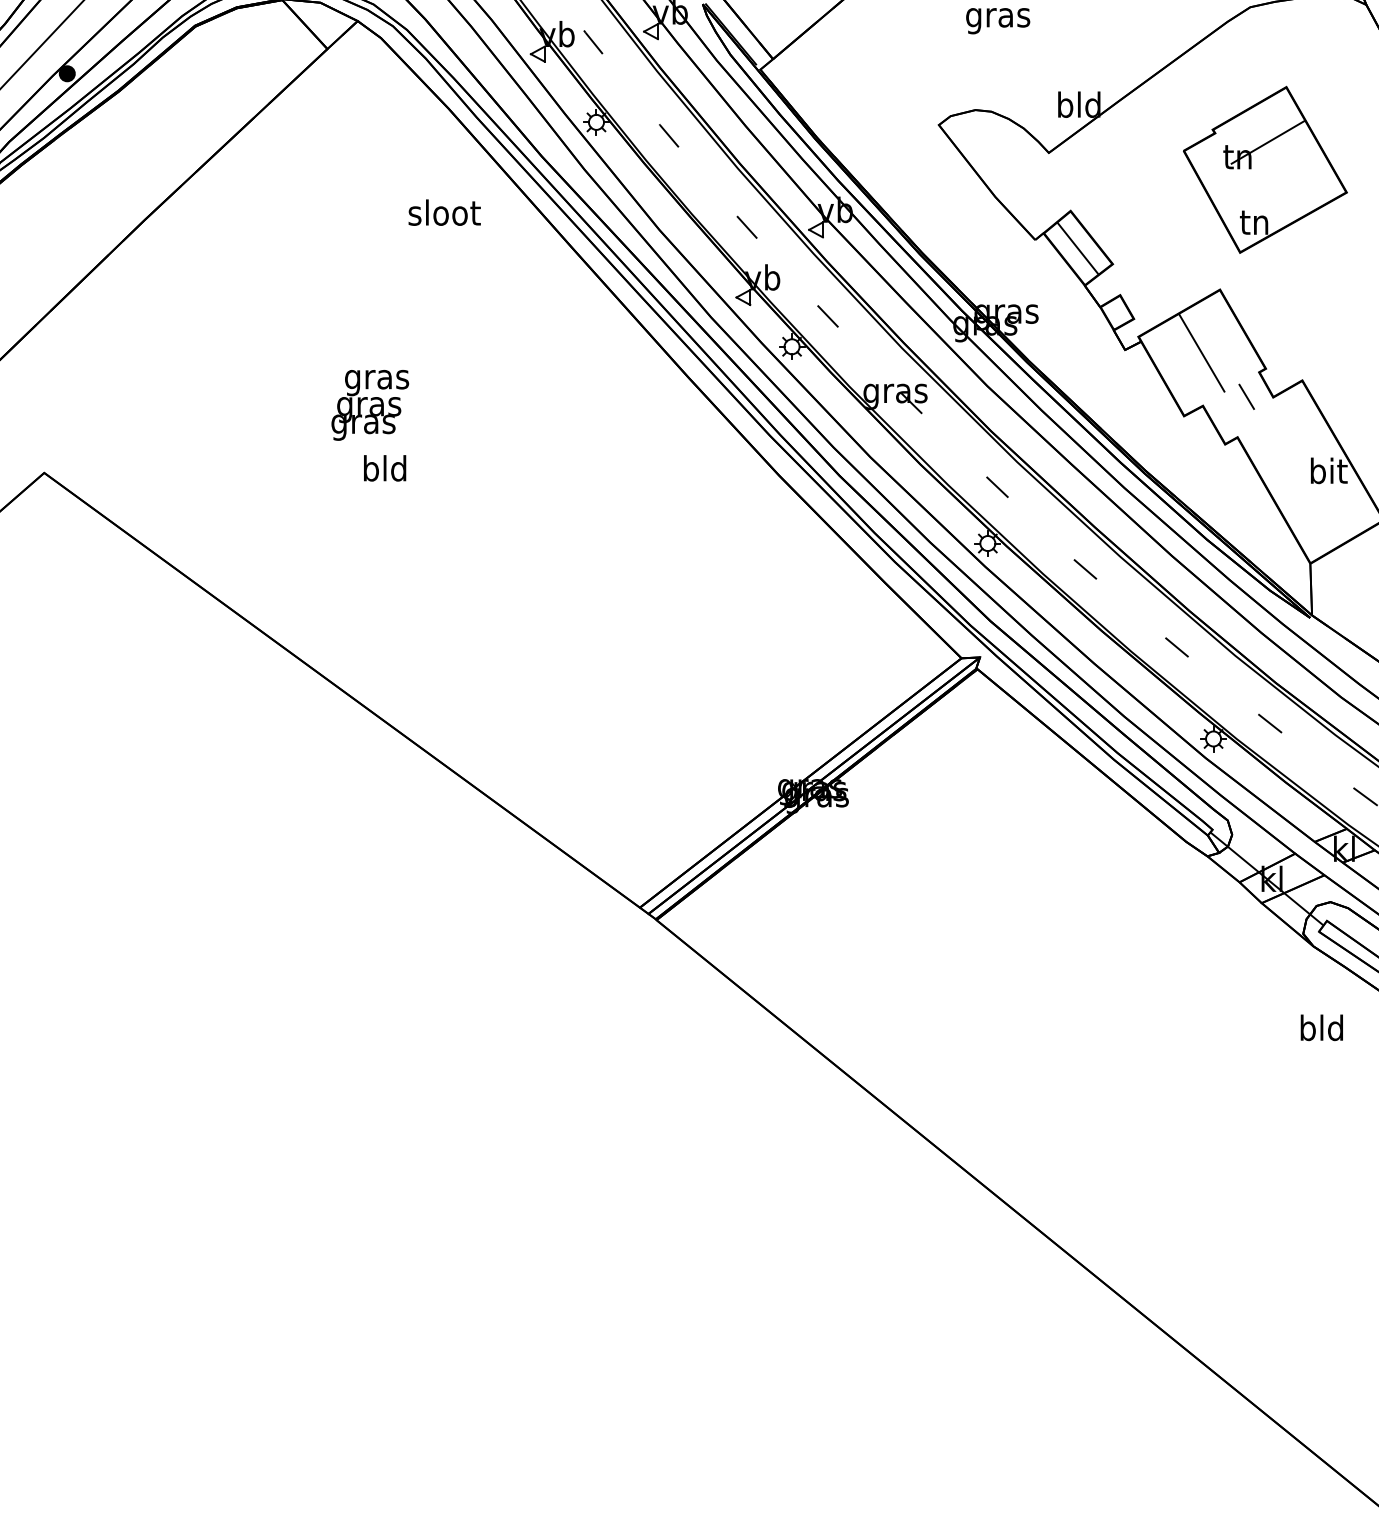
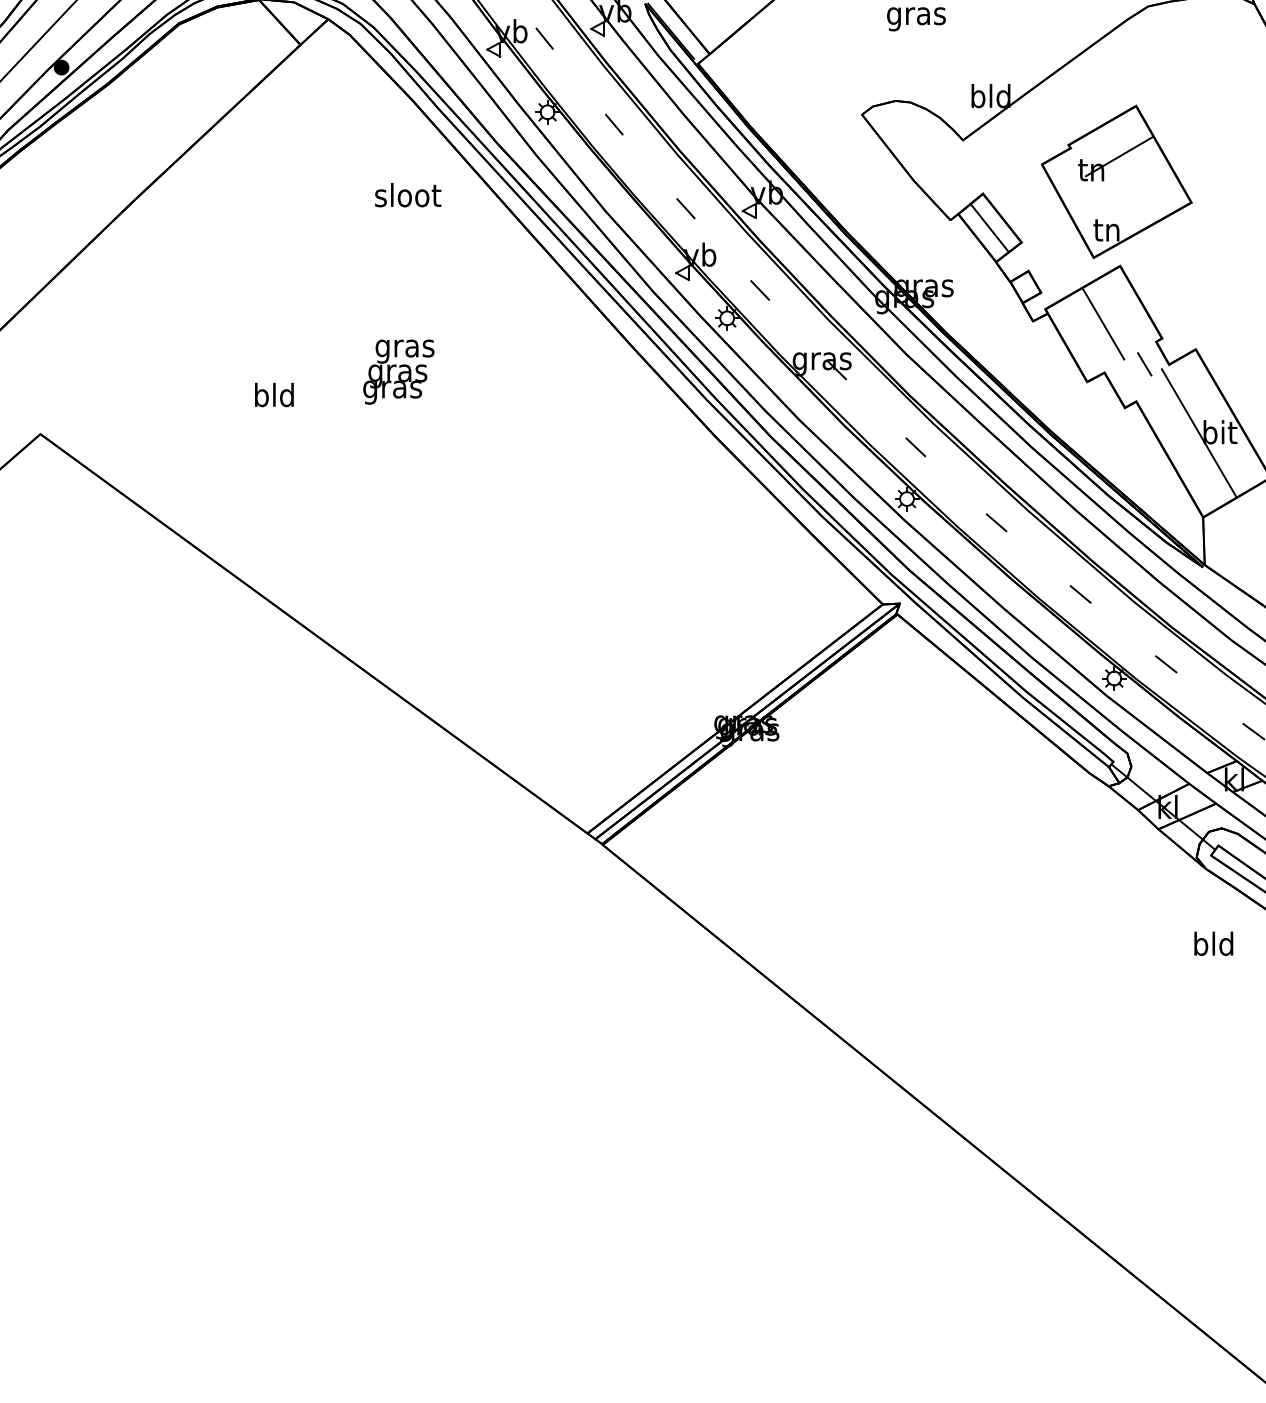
part: (1264, 169) -> (1116, 181), moved
text: (369, 404) -> (398, 371), moved
text: (385, 467) -> (274, 394), moved
line: (1305, 471) -> (1198, 432), added

